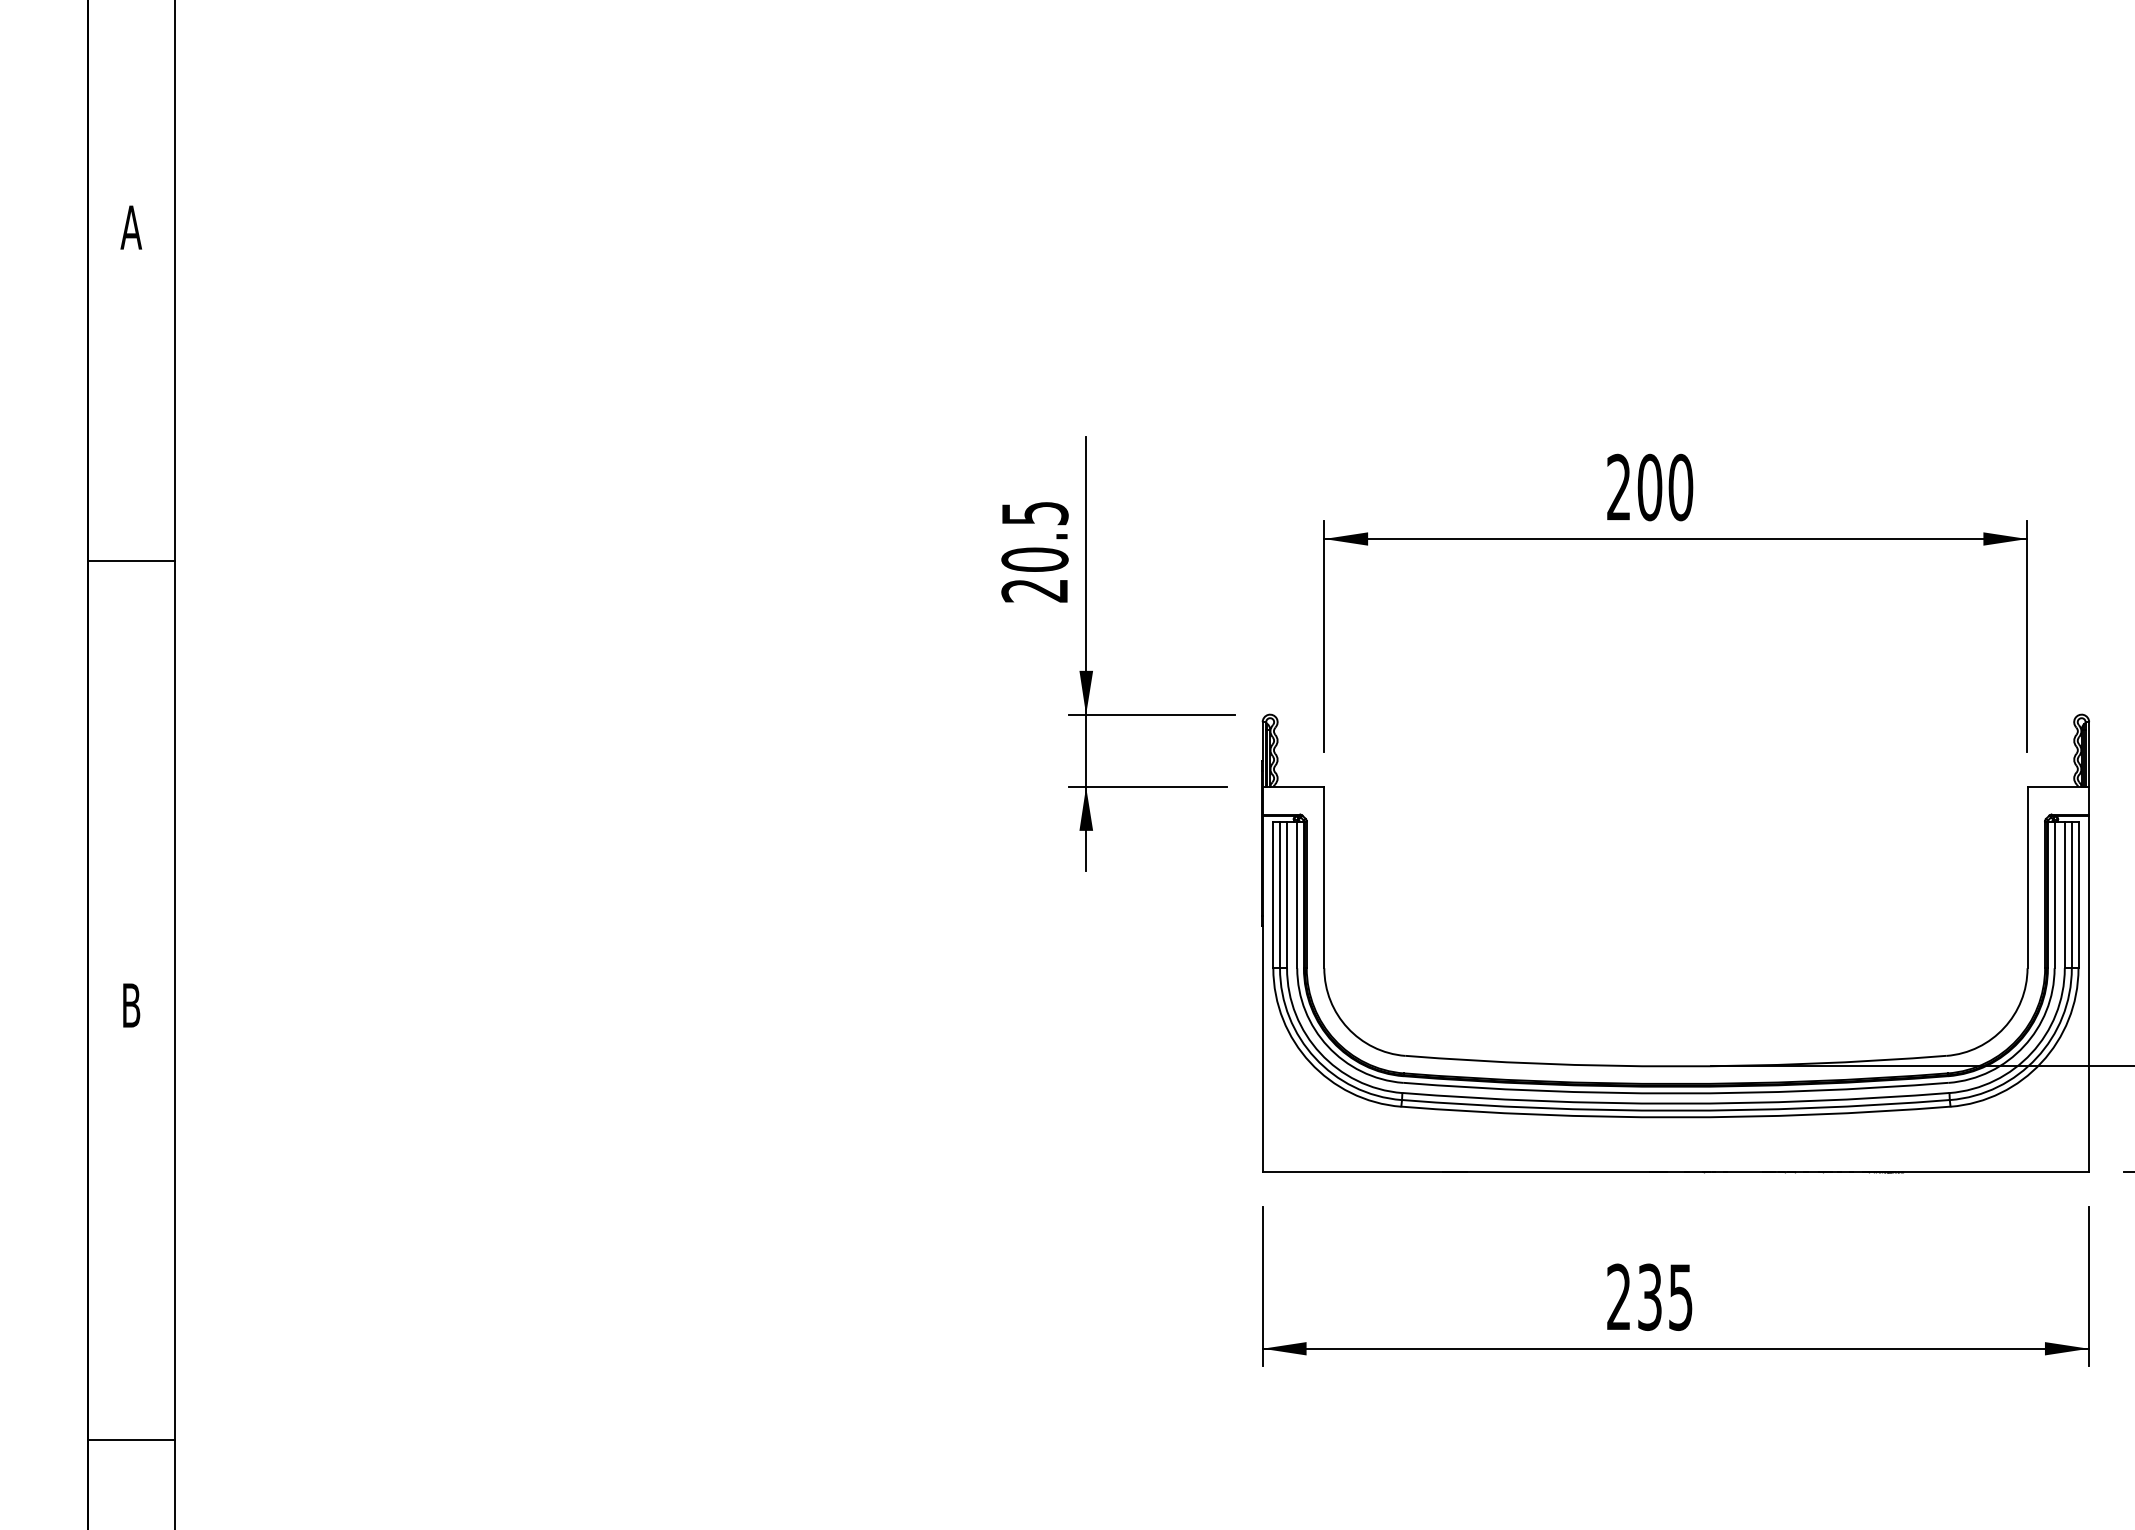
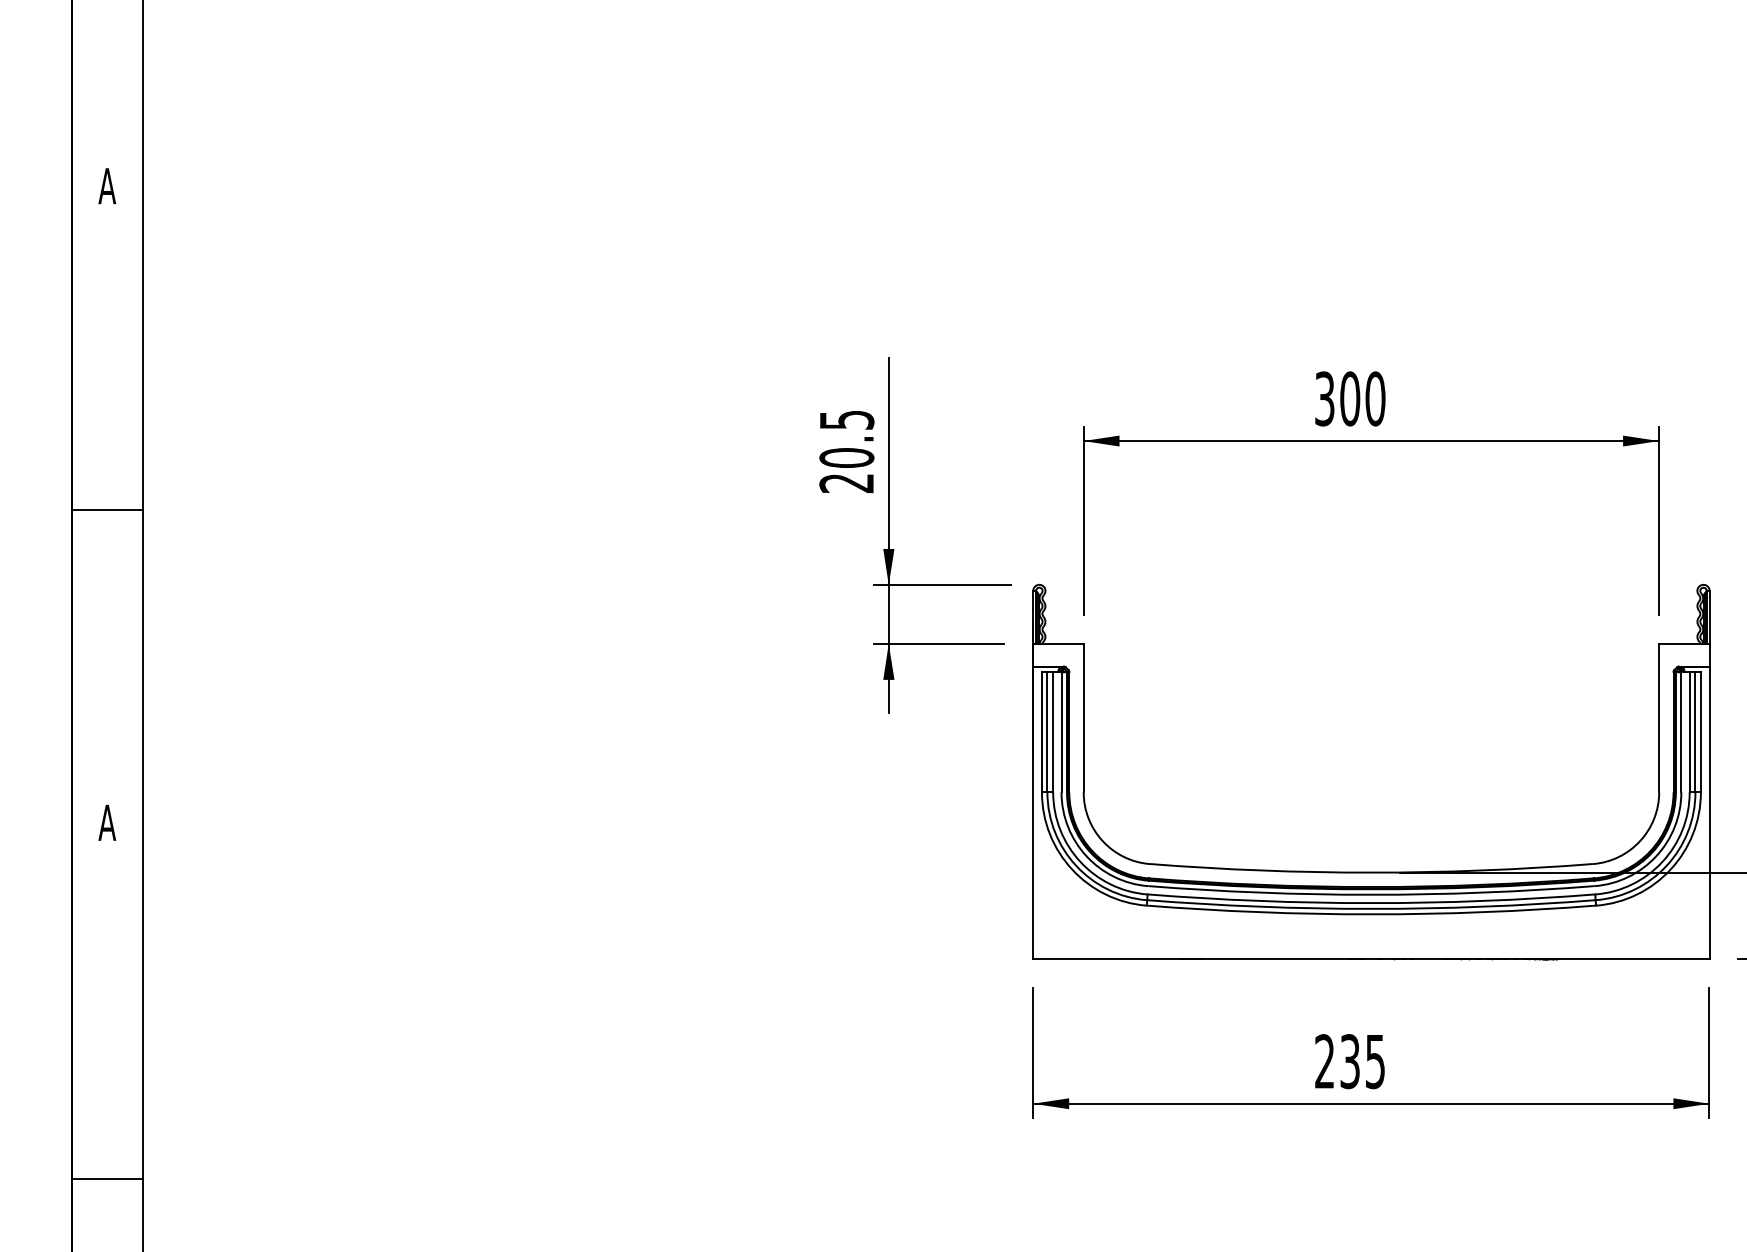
text: (1618, 487) -> (1324, 398), 200 -> 300
line: (131, 561) -> (107, 510), moved
text: (131, 1005) -> (107, 822), B -> A

